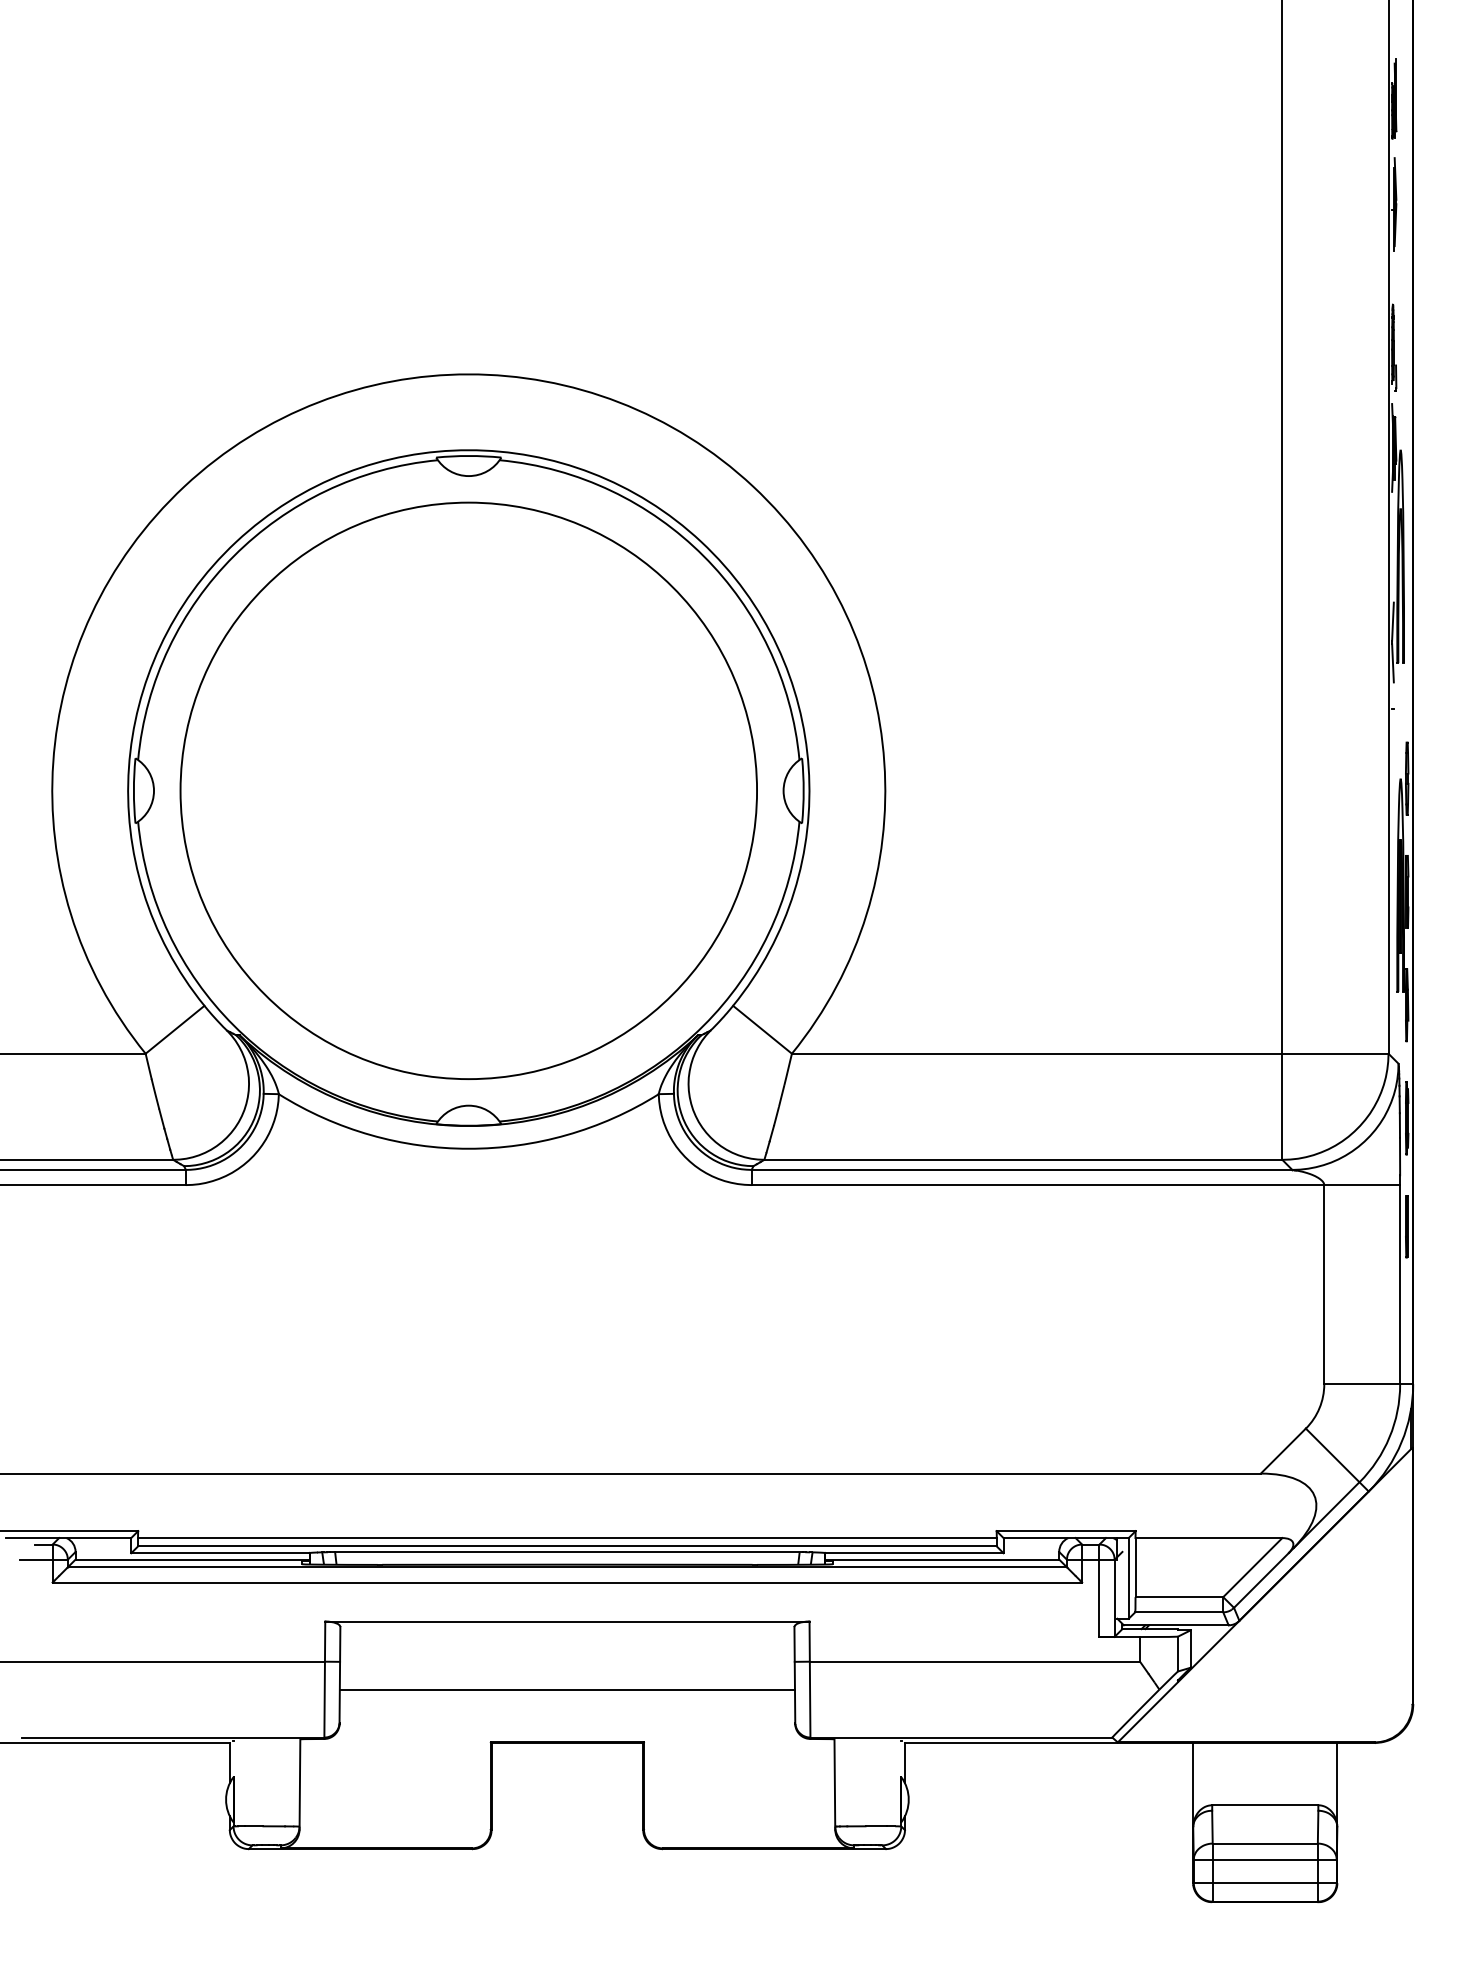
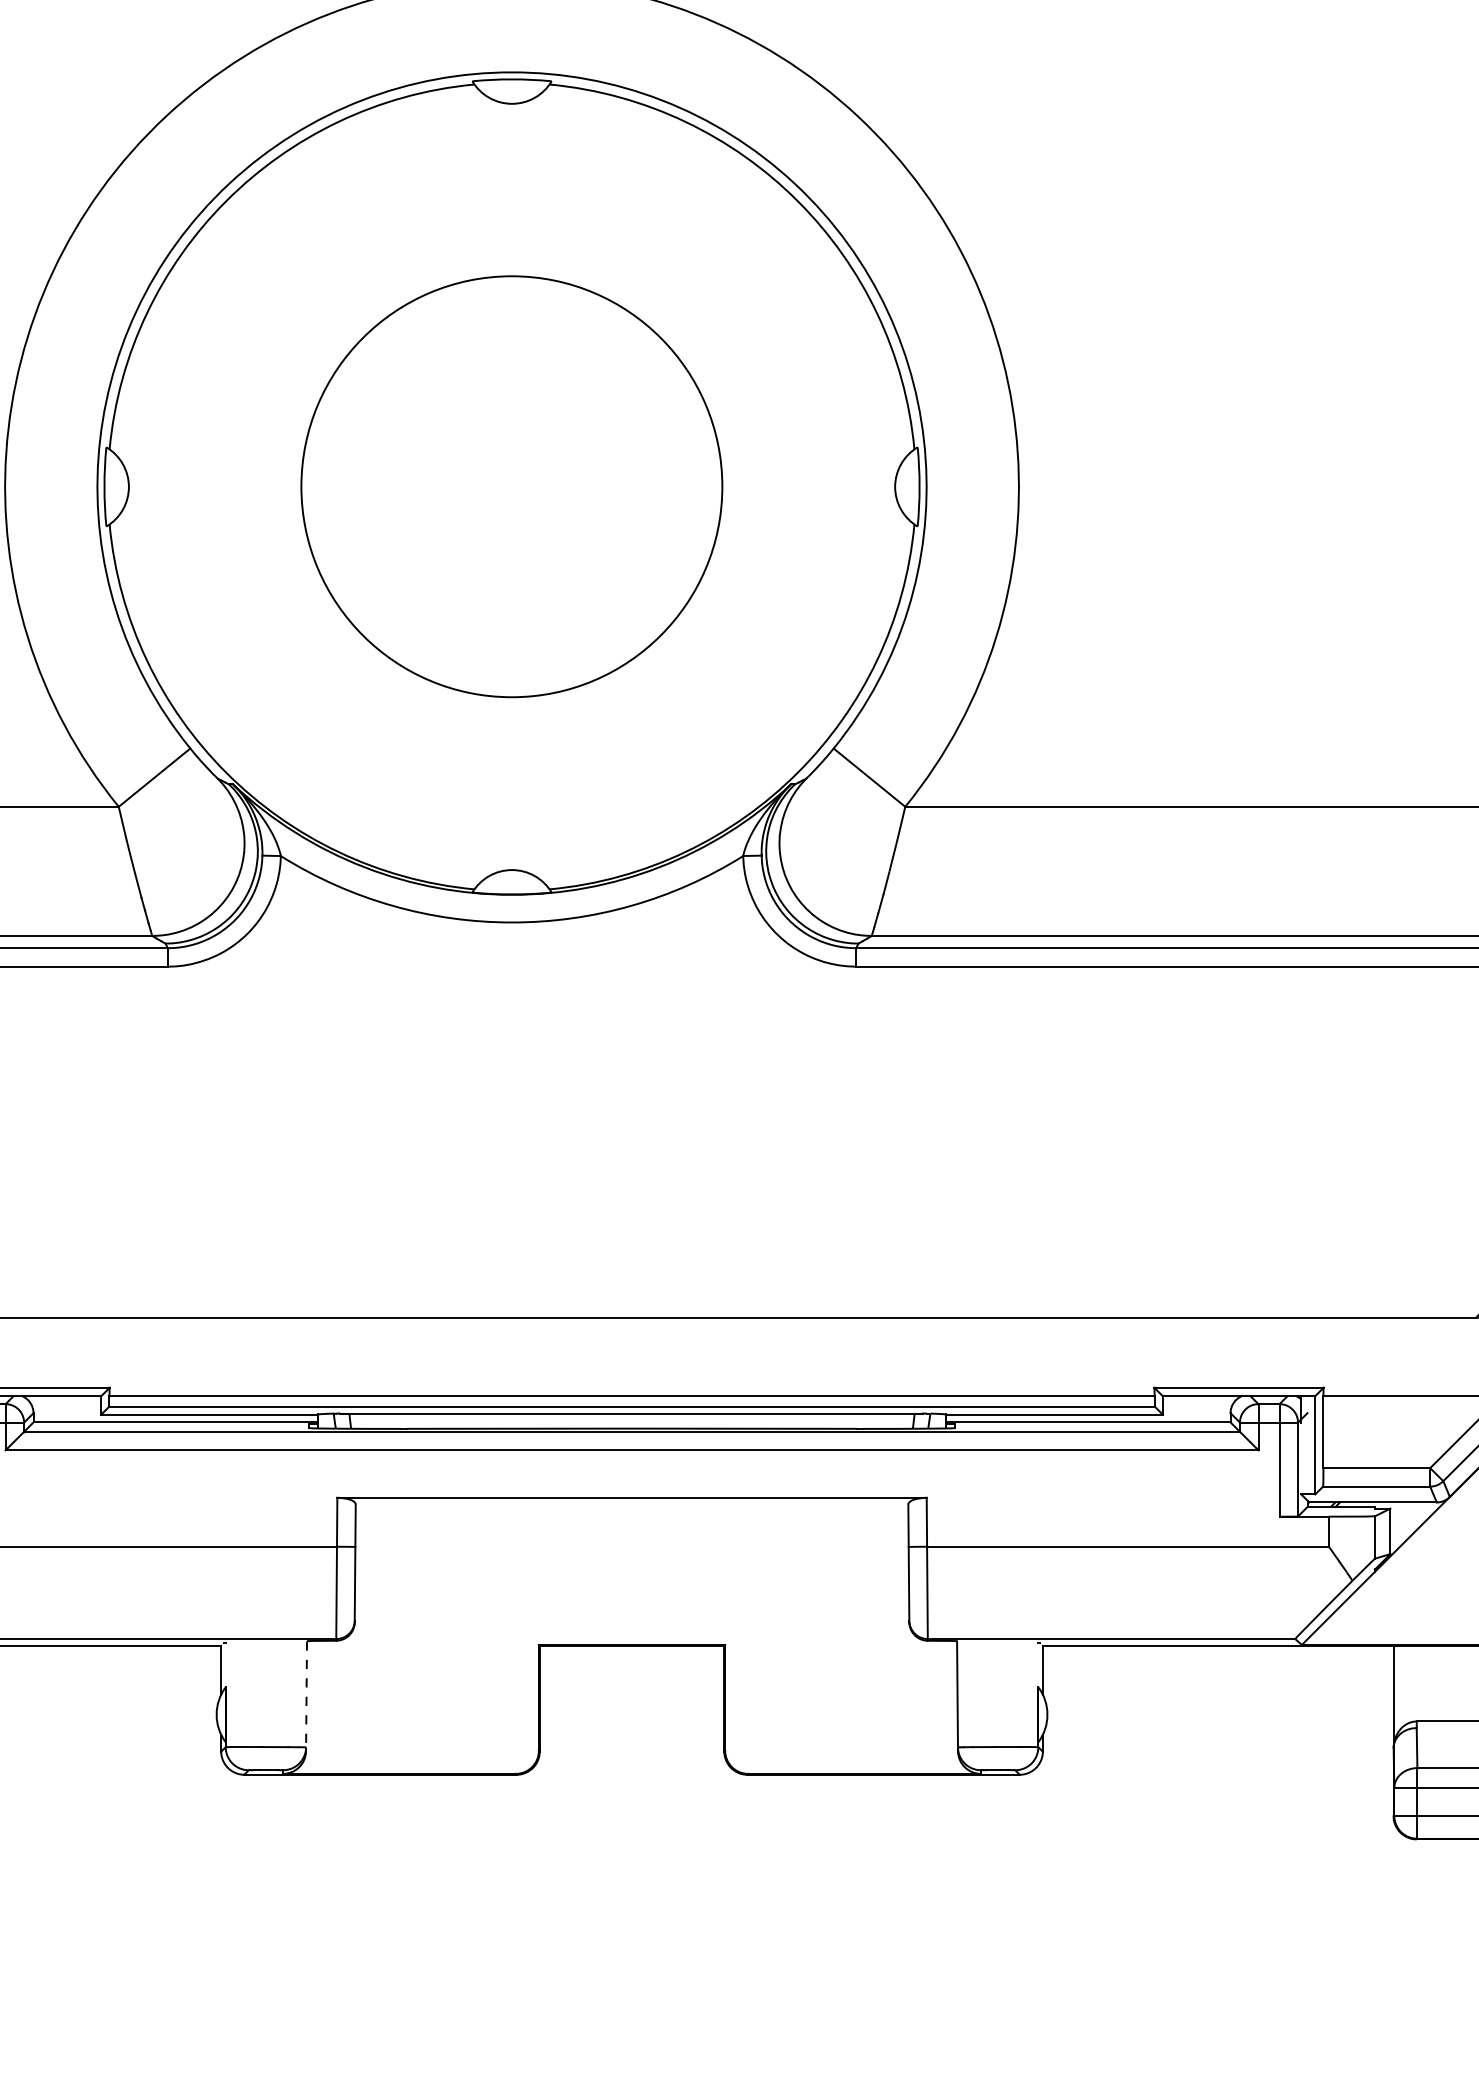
circle: (468, 790) -> (511, 486), size x0.6
line: (566, 1689) -> (630, 1580), removed
line: (299, 1785) -> (305, 1697), solid -> dashed

